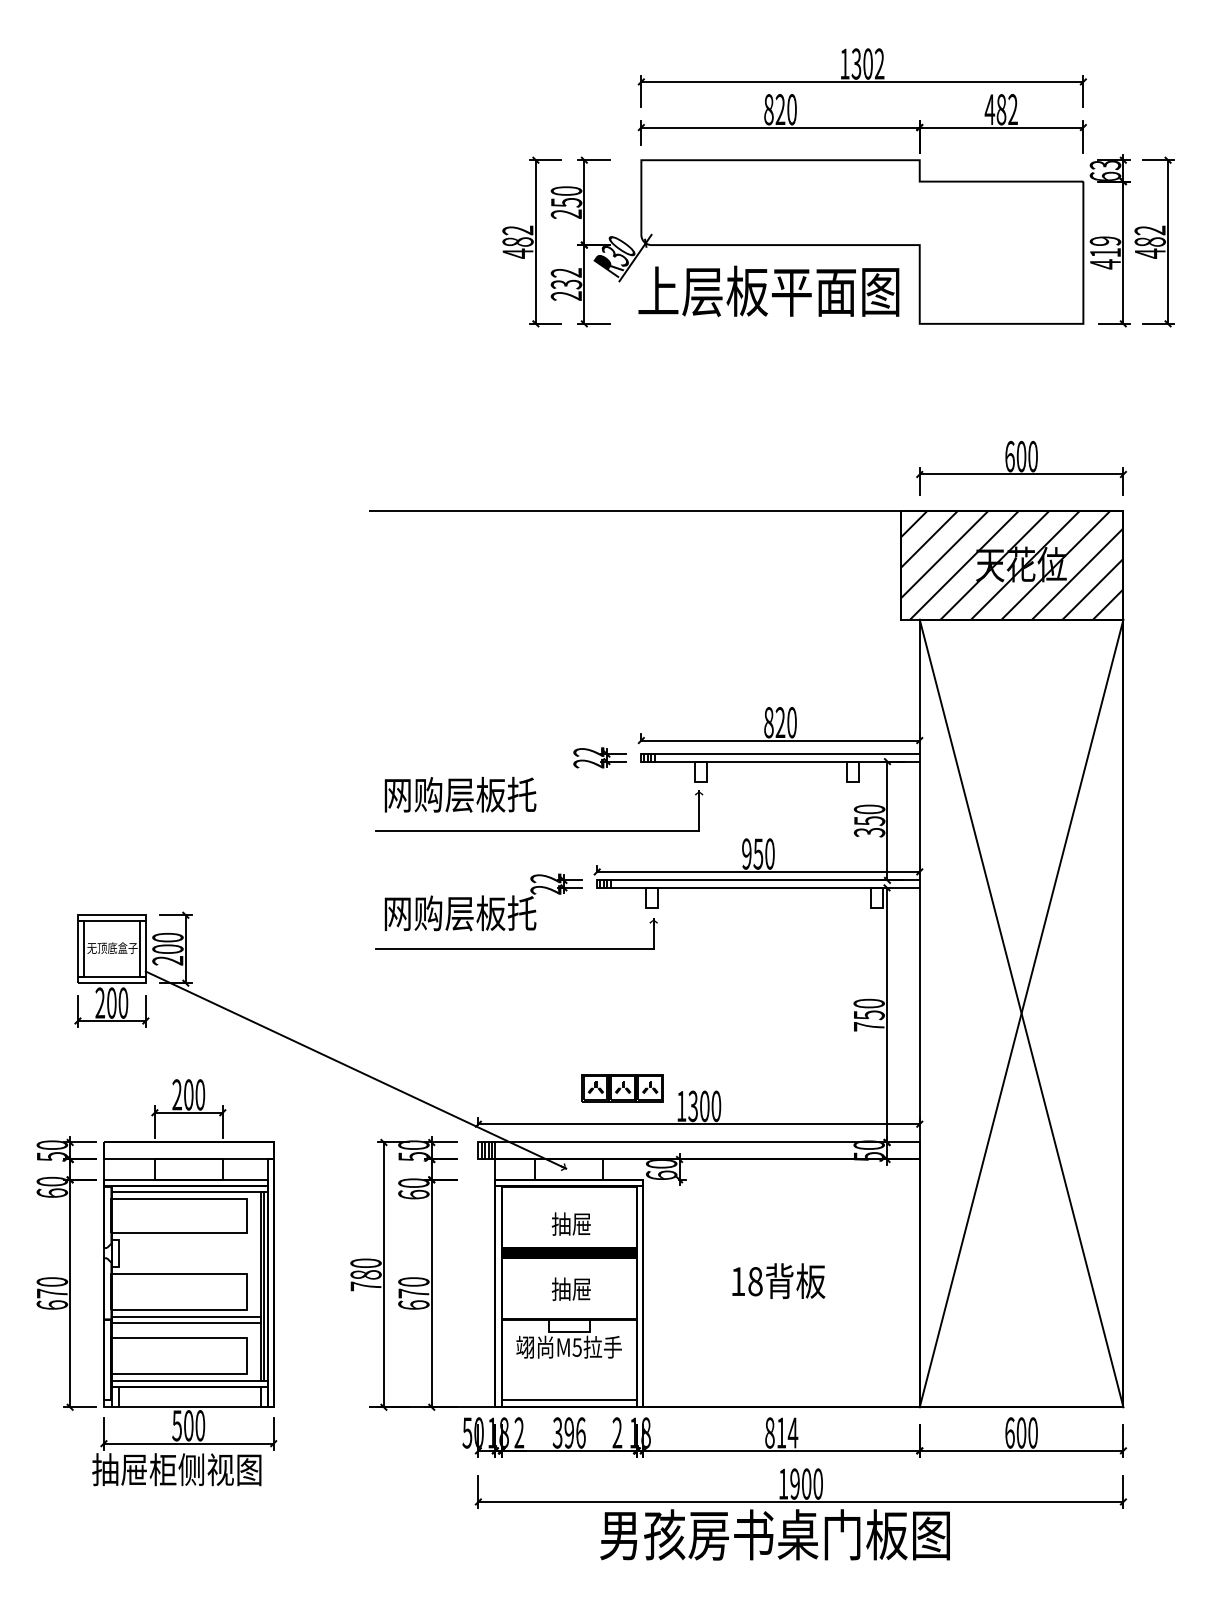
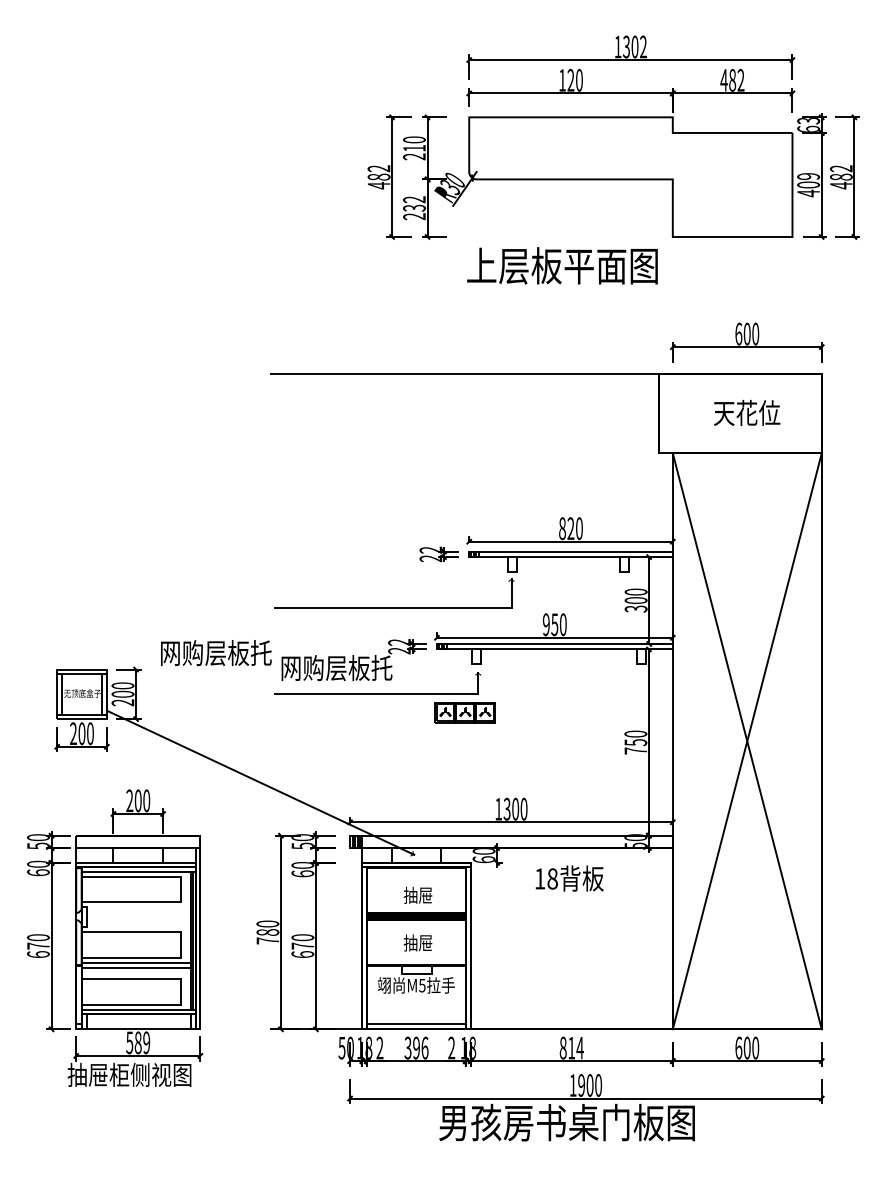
text: (768, 109) -> (562, 80), 820 -> 120
text: (566, 202) -> (414, 148), 250 -> 210
text: (1105, 252) -> (808, 184), 419 -> 409
text: (768, 290) -> (562, 265), moved
hatch: (1012, 565) -> (740, 413), removed
text: (460, 794) -> (216, 652), moved
text: (869, 821) -> (636, 600), 350 -> 300
part: (622, 1088) -> (464, 712), moved
text: (778, 1280) -> (569, 878), moved
text: (194, 1425) -> (142, 1042), 500 -> 589

